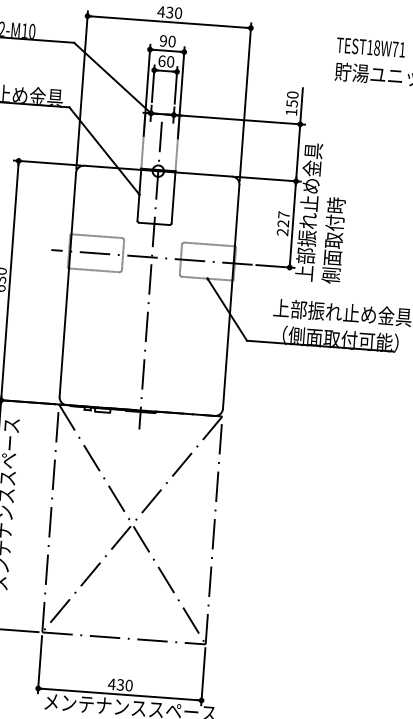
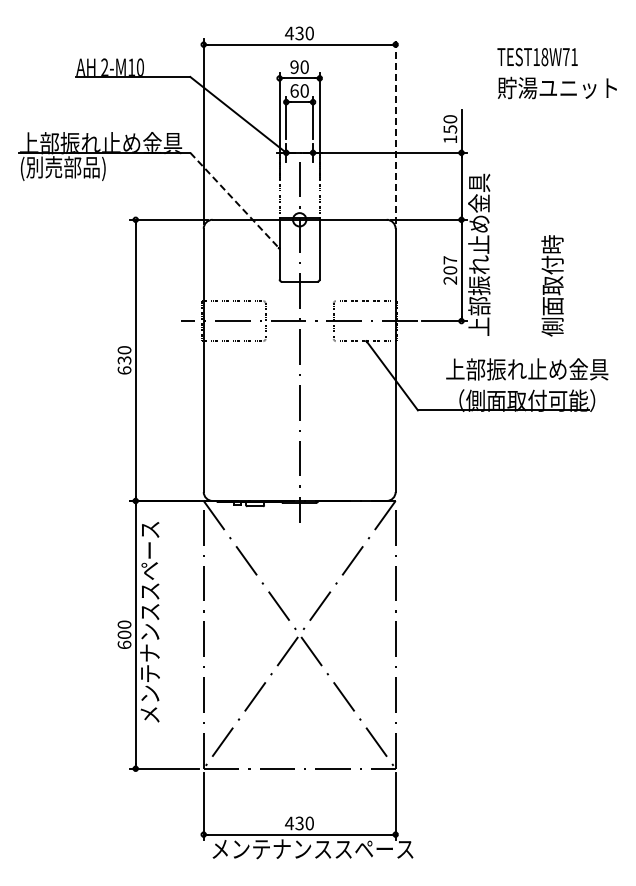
line: (245, 102) -> (395, 131), solid -> dashed
line: (104, 151) -> (235, 201), solid -> dashed
text: (283, 223) -> (450, 270), 227 -> 207
text: (333, 240) -> (552, 285), moved

